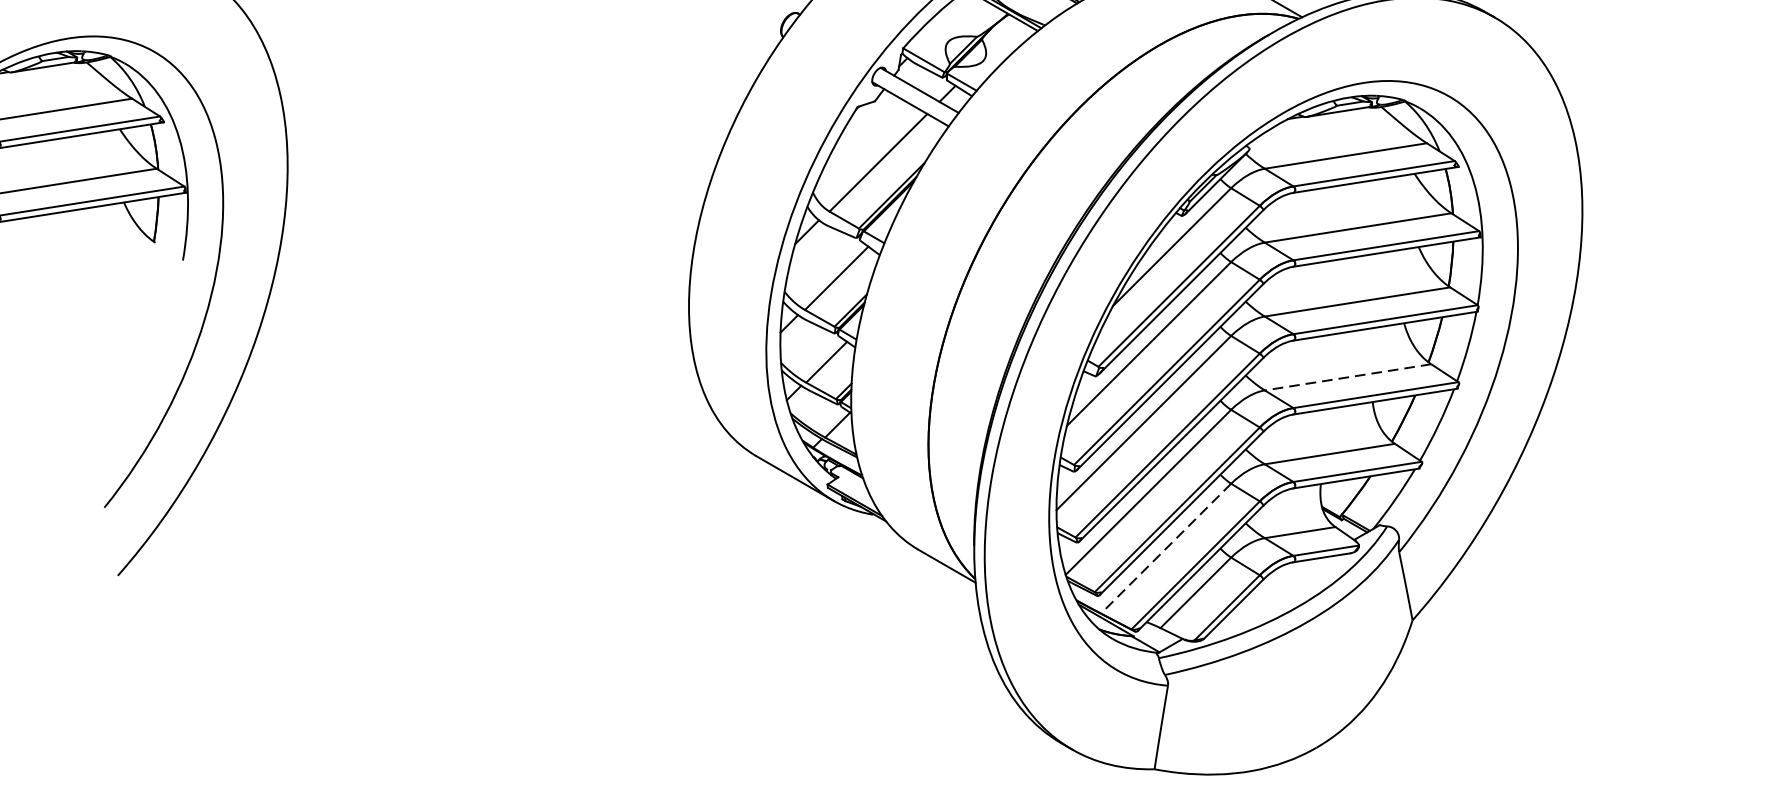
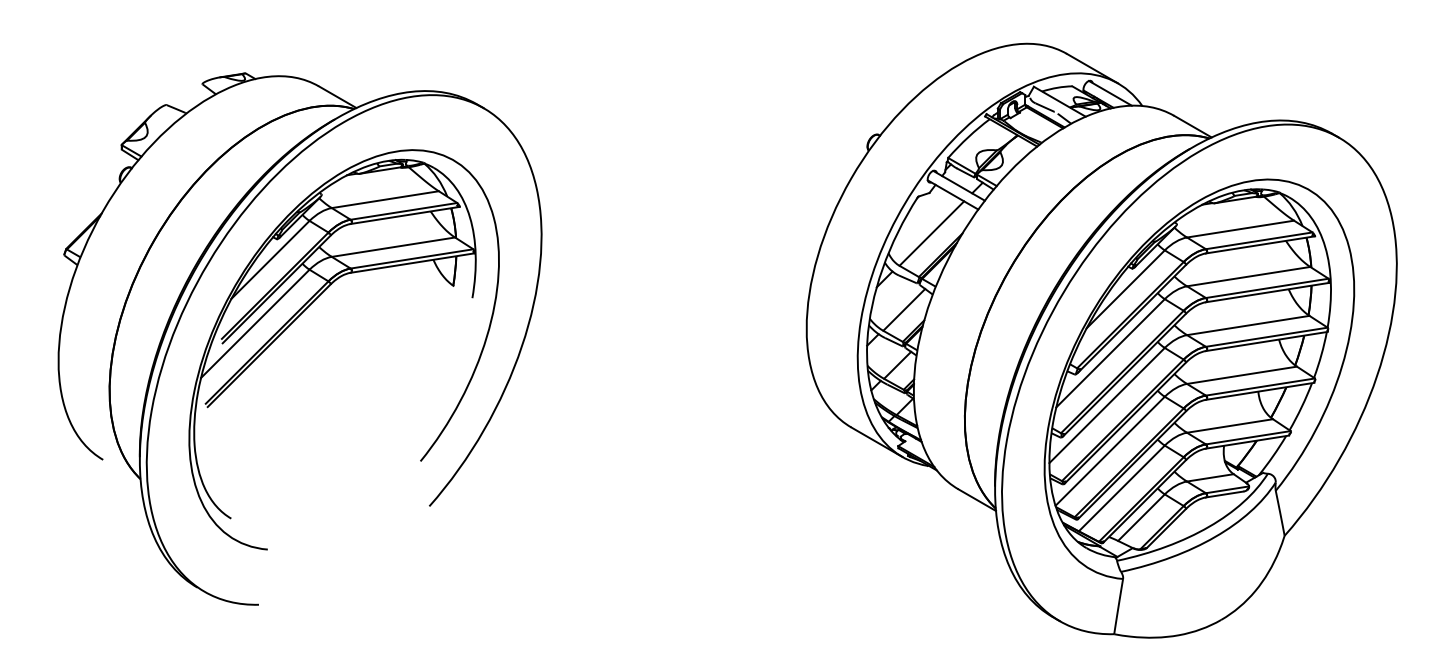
line: (1348, 377) -> (1242, 375), dashed -> solid
line: (1165, 548) -> (1121, 488), dashed -> solid

